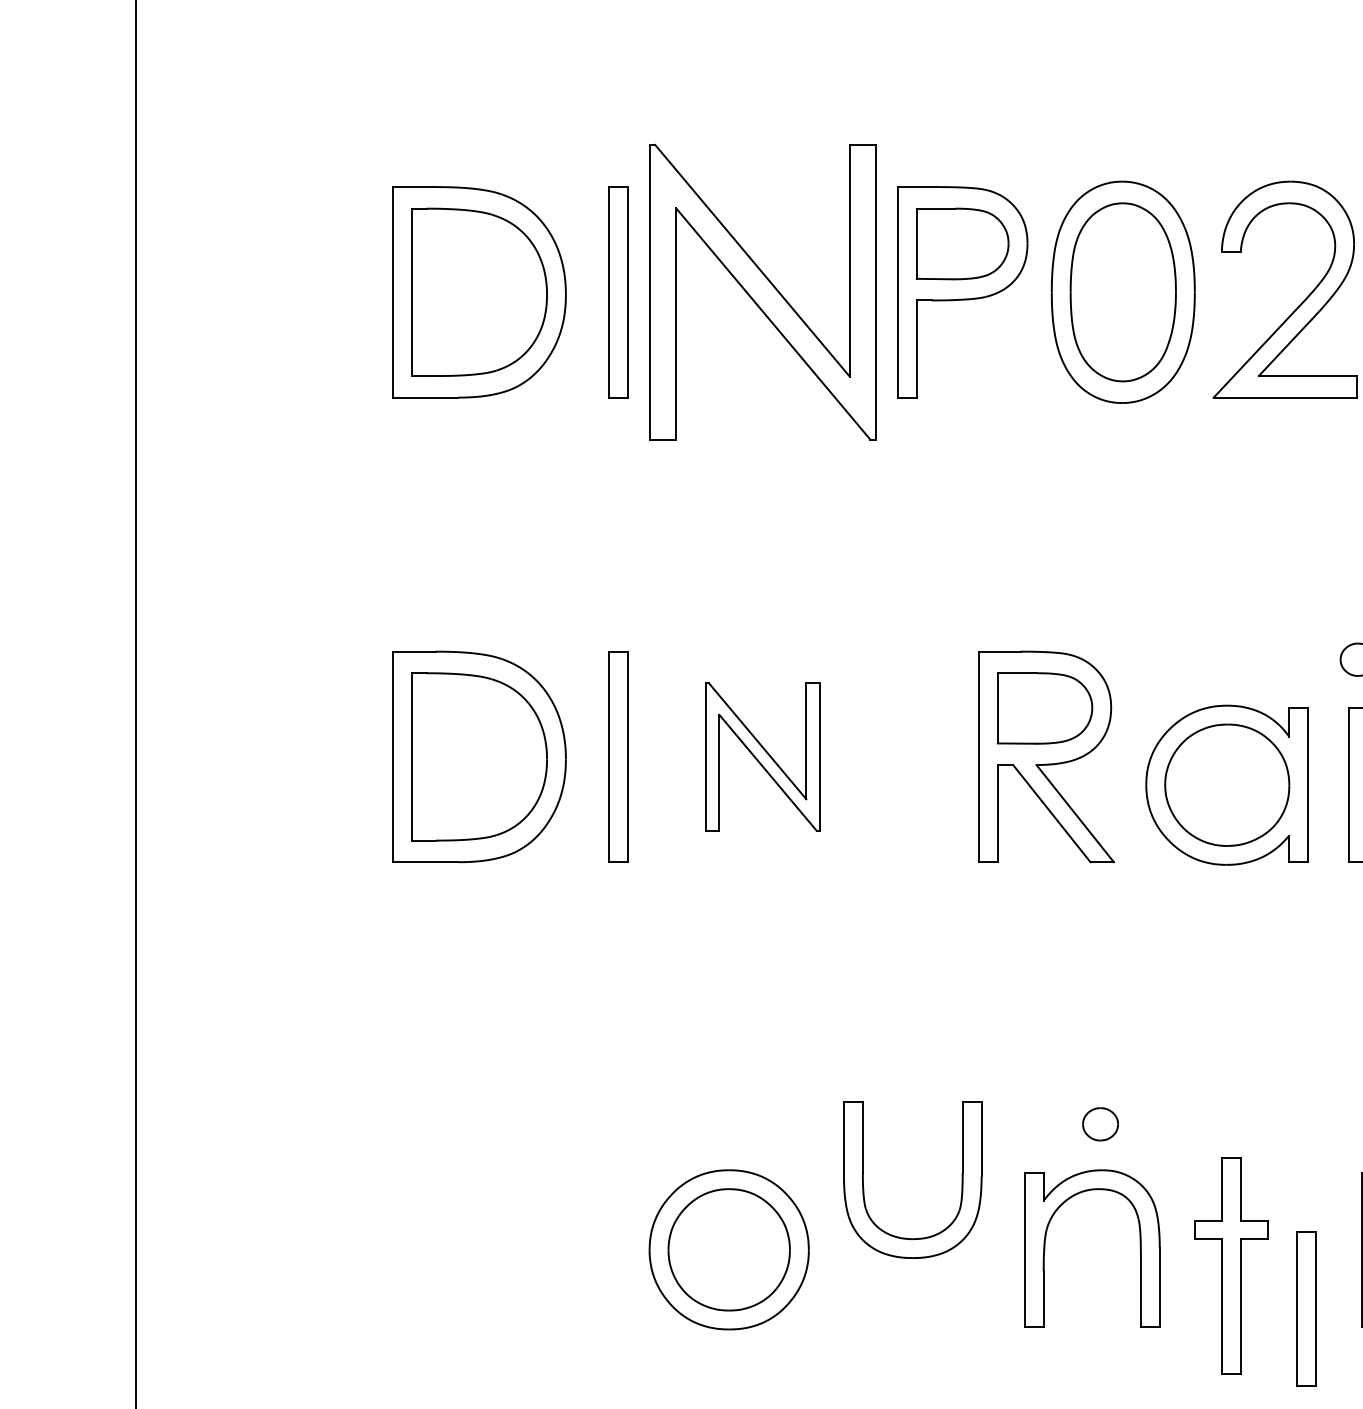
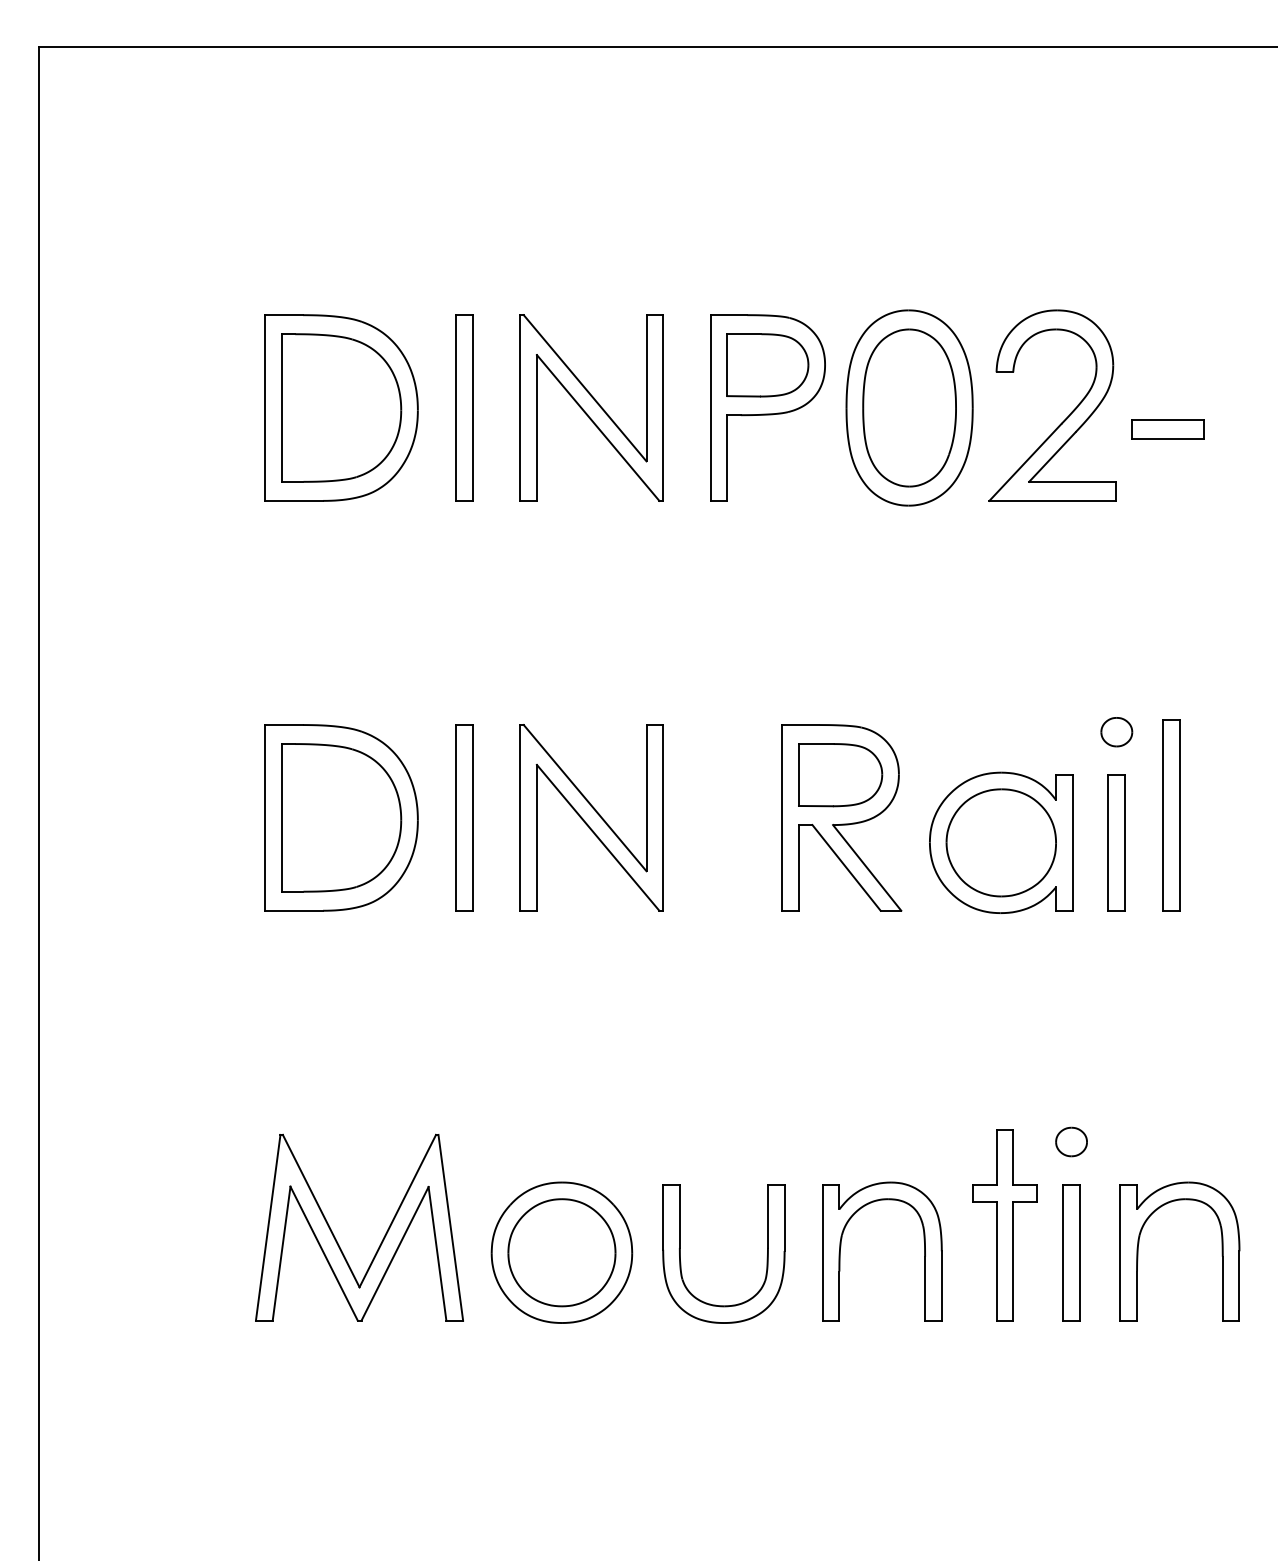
part: (762, 291) -> (591, 407), size x0.71
part: (762, 756) -> (591, 817), size x1.43
part: (1100, 1123) -> (1071, 1141), moved
part: (864, 1189) -> (681, 1262), moved
part: (473, 1234) -> (336, 1239), added
part: (1230, 1266) -> (1004, 1225), moved
part: (1306, 1308) -> (1071, 1252), moved

